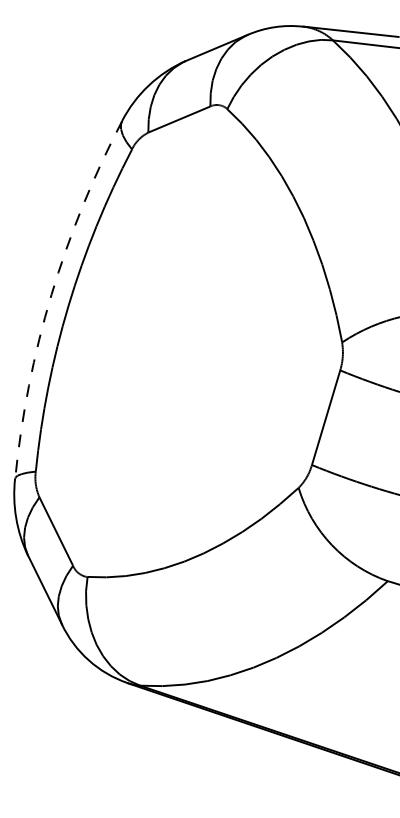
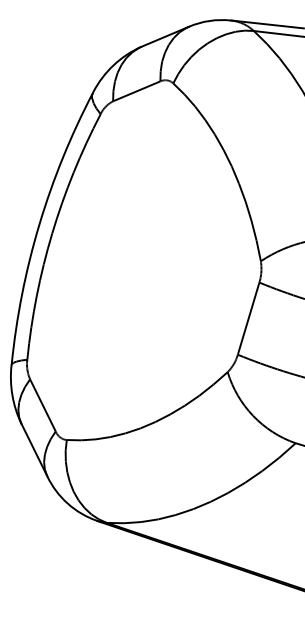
arc: (51, 294) -> (39, 224), dashed -> solid

